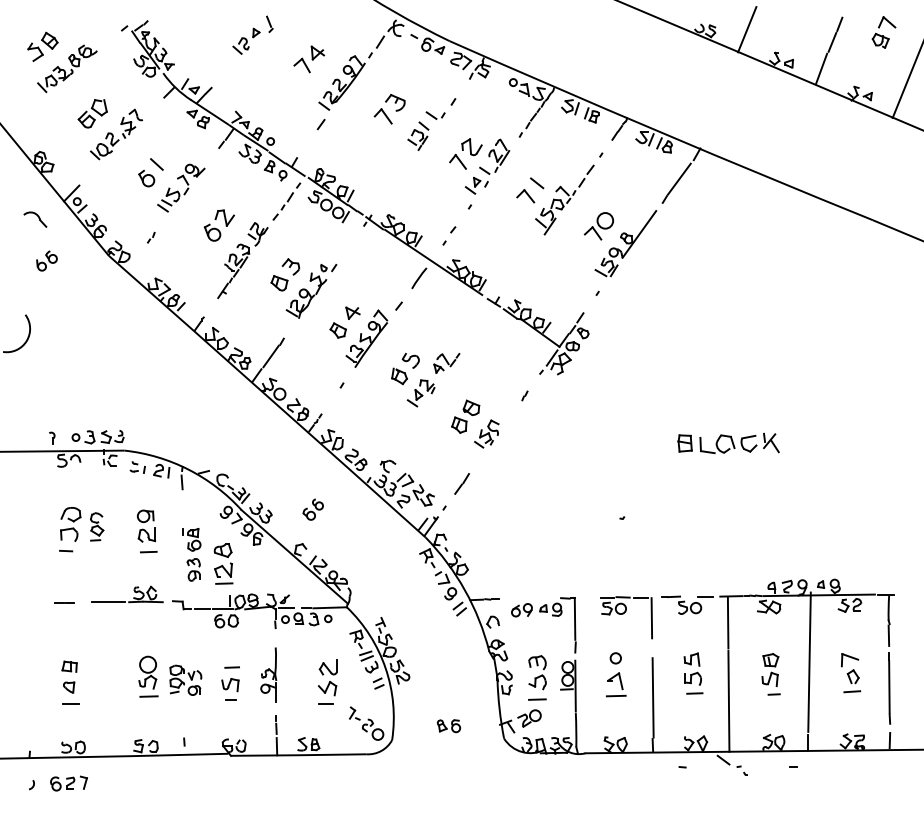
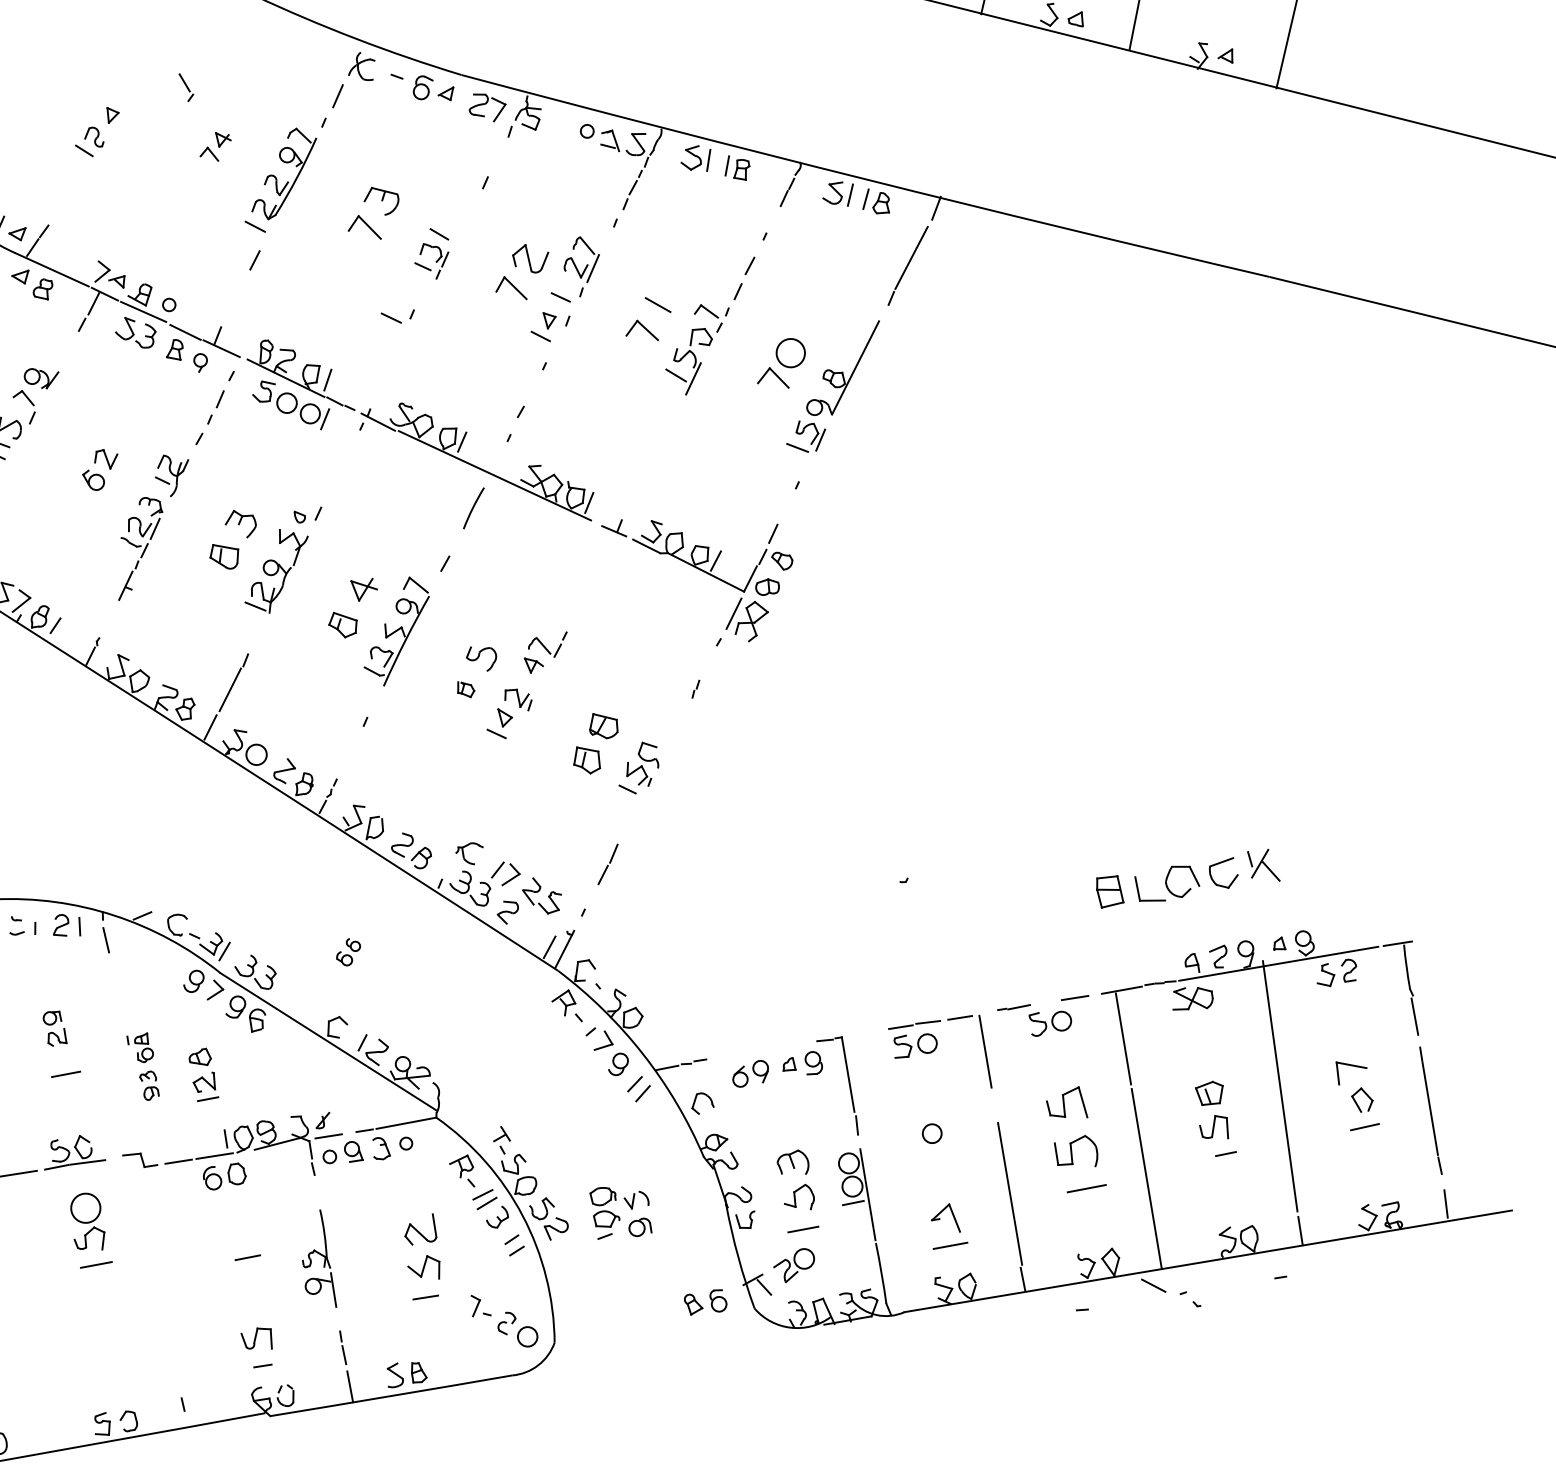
part: (269, 23) -> (185, 85), moved
part: (309, 59) -> (215, 147), size x0.6
part: (435, 115) -> (398, 316), moved
part: (219, 225) -> (101, 469), size x0.7
part: (399, 376) -> (465, 689), size x0.6
part: (728, 442) -> (1186, 877), moved
part: (312, 509) -> (347, 952), size x0.7
part: (146, 525) -> (54, 1027), size x0.6
part: (191, 554) -> (143, 1066), size x0.7
part: (223, 563) -> (203, 1073), size x0.7
part: (693, 673) -> (1075, 1139), size x1.4
part: (148, 676) -> (89, 1229), moved
part: (185, 679) -> (620, 1210), moved
part: (616, 684) -> (947, 1225), moved
part: (230, 689) -> (258, 1347), moved
part: (448, 726) -> (705, 1303), moved

